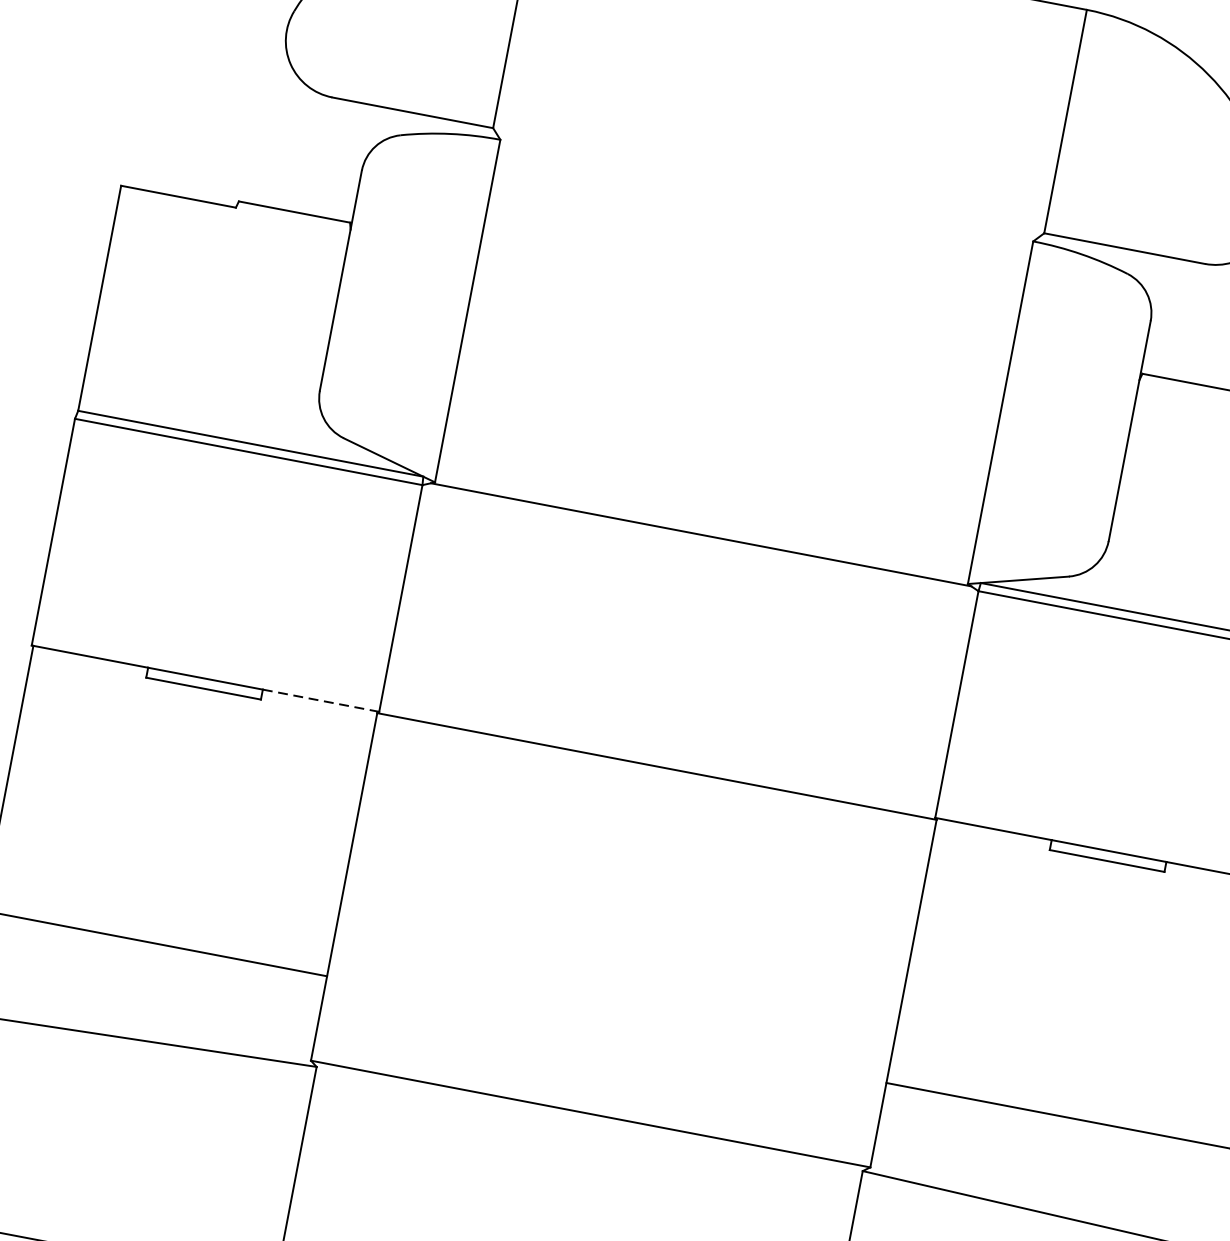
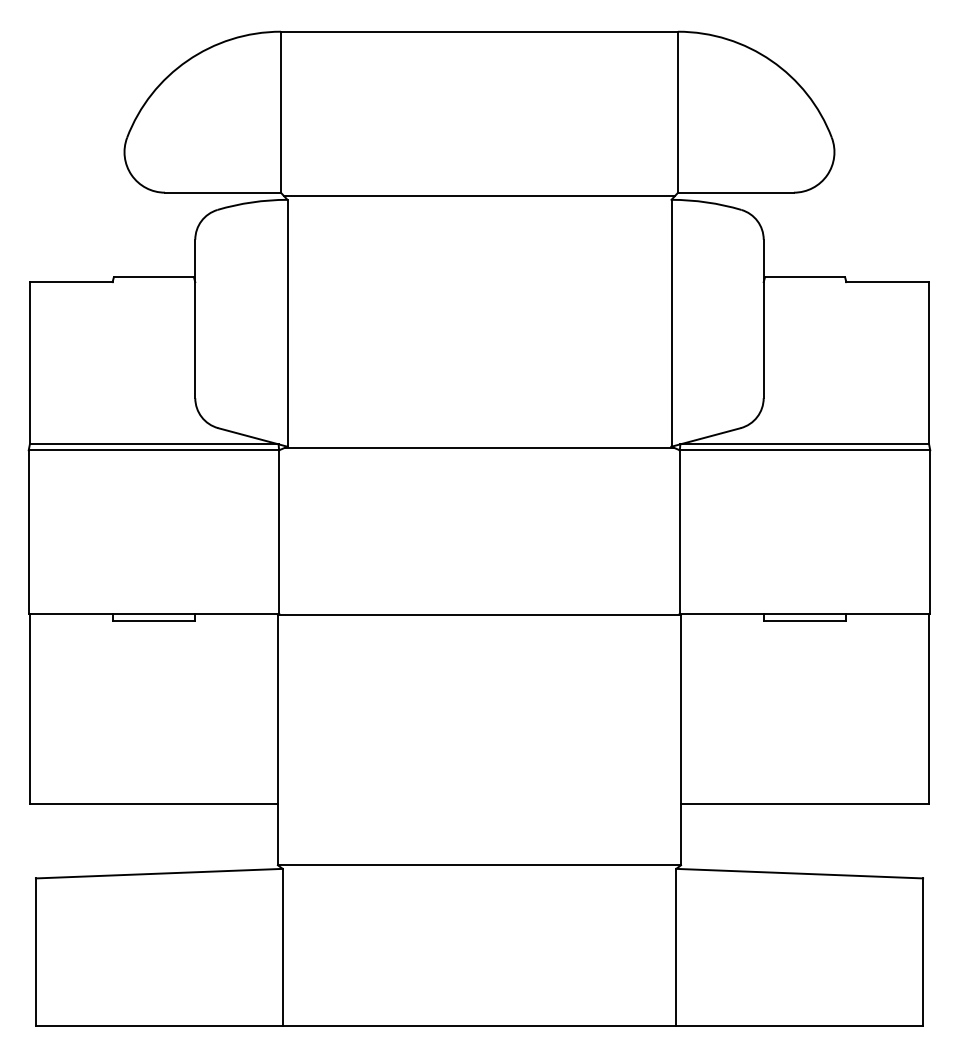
line: (767, 185) -> (479, 196), added
line: (321, 700) -> (237, 613), dashed -> solid

